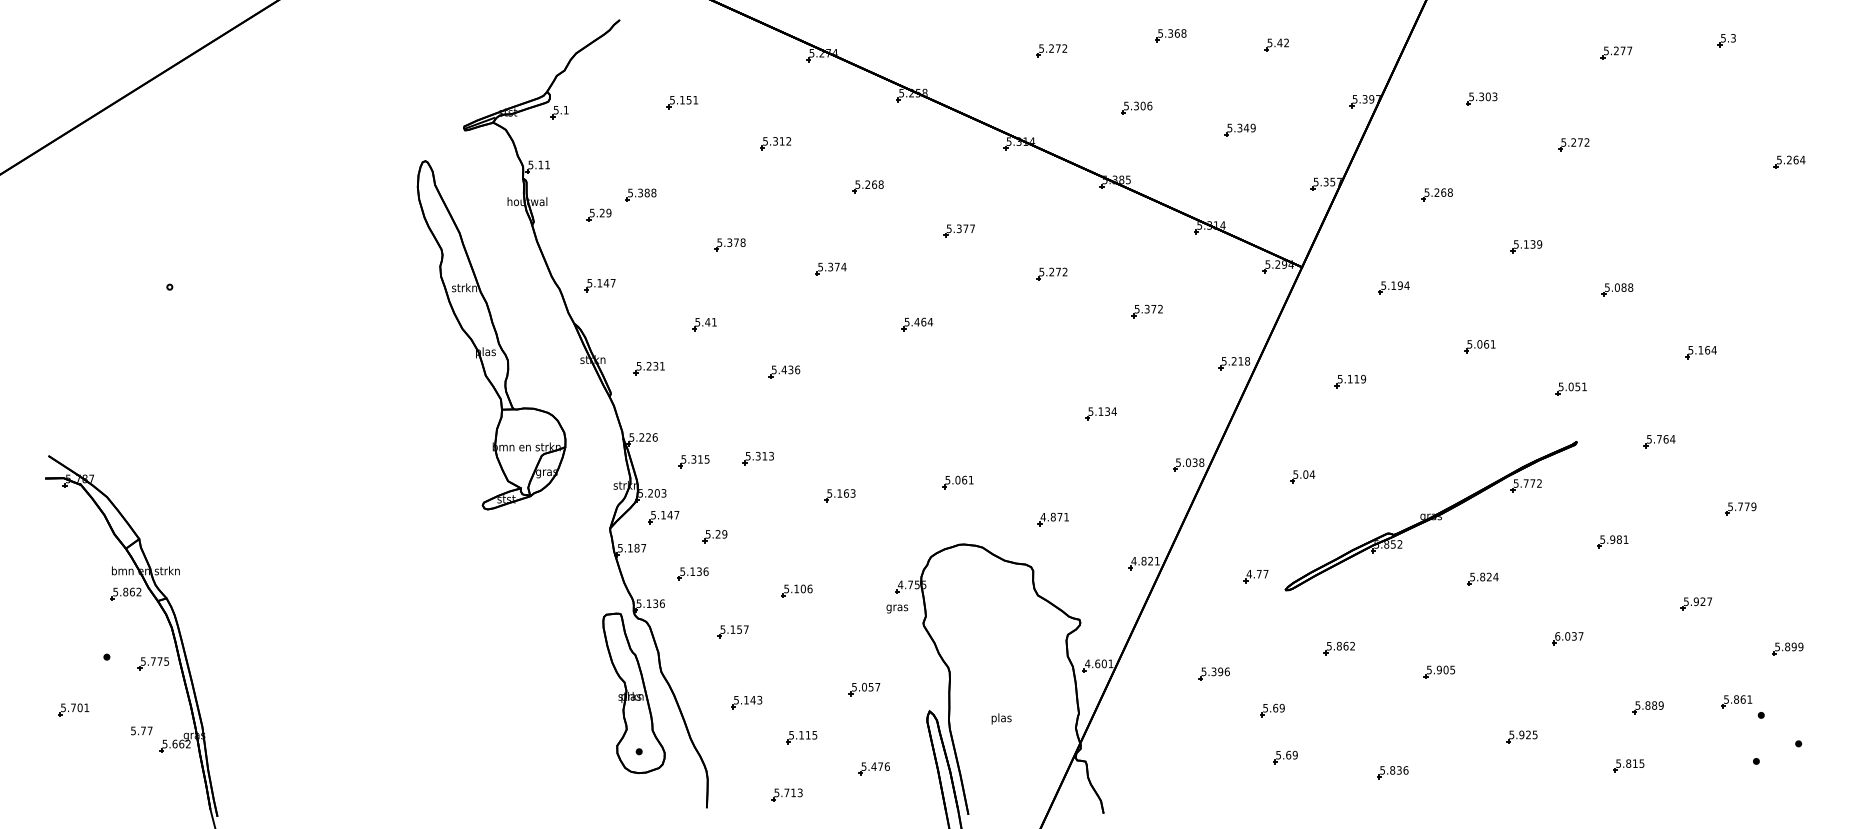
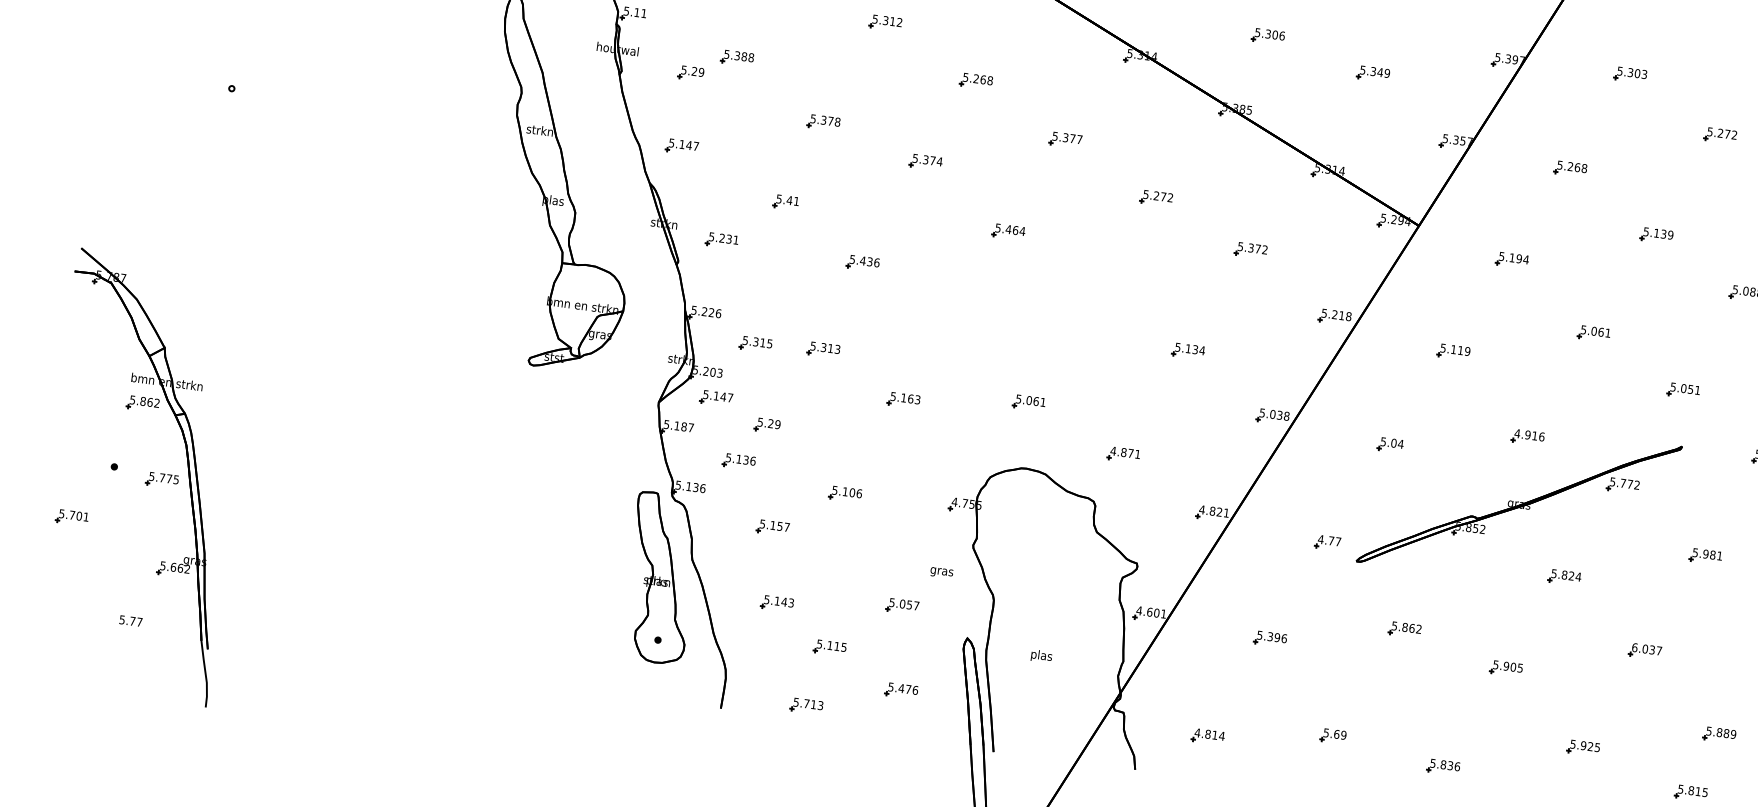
part: (1430, 451) -> (1527, 436), added
text: (897, 608) -> (942, 572), moved
part: (1272, 710) -> (1326, 685), removed
text: (141, 730) -> (130, 620), moved
part: (1167, 773) -> (1207, 736), added

